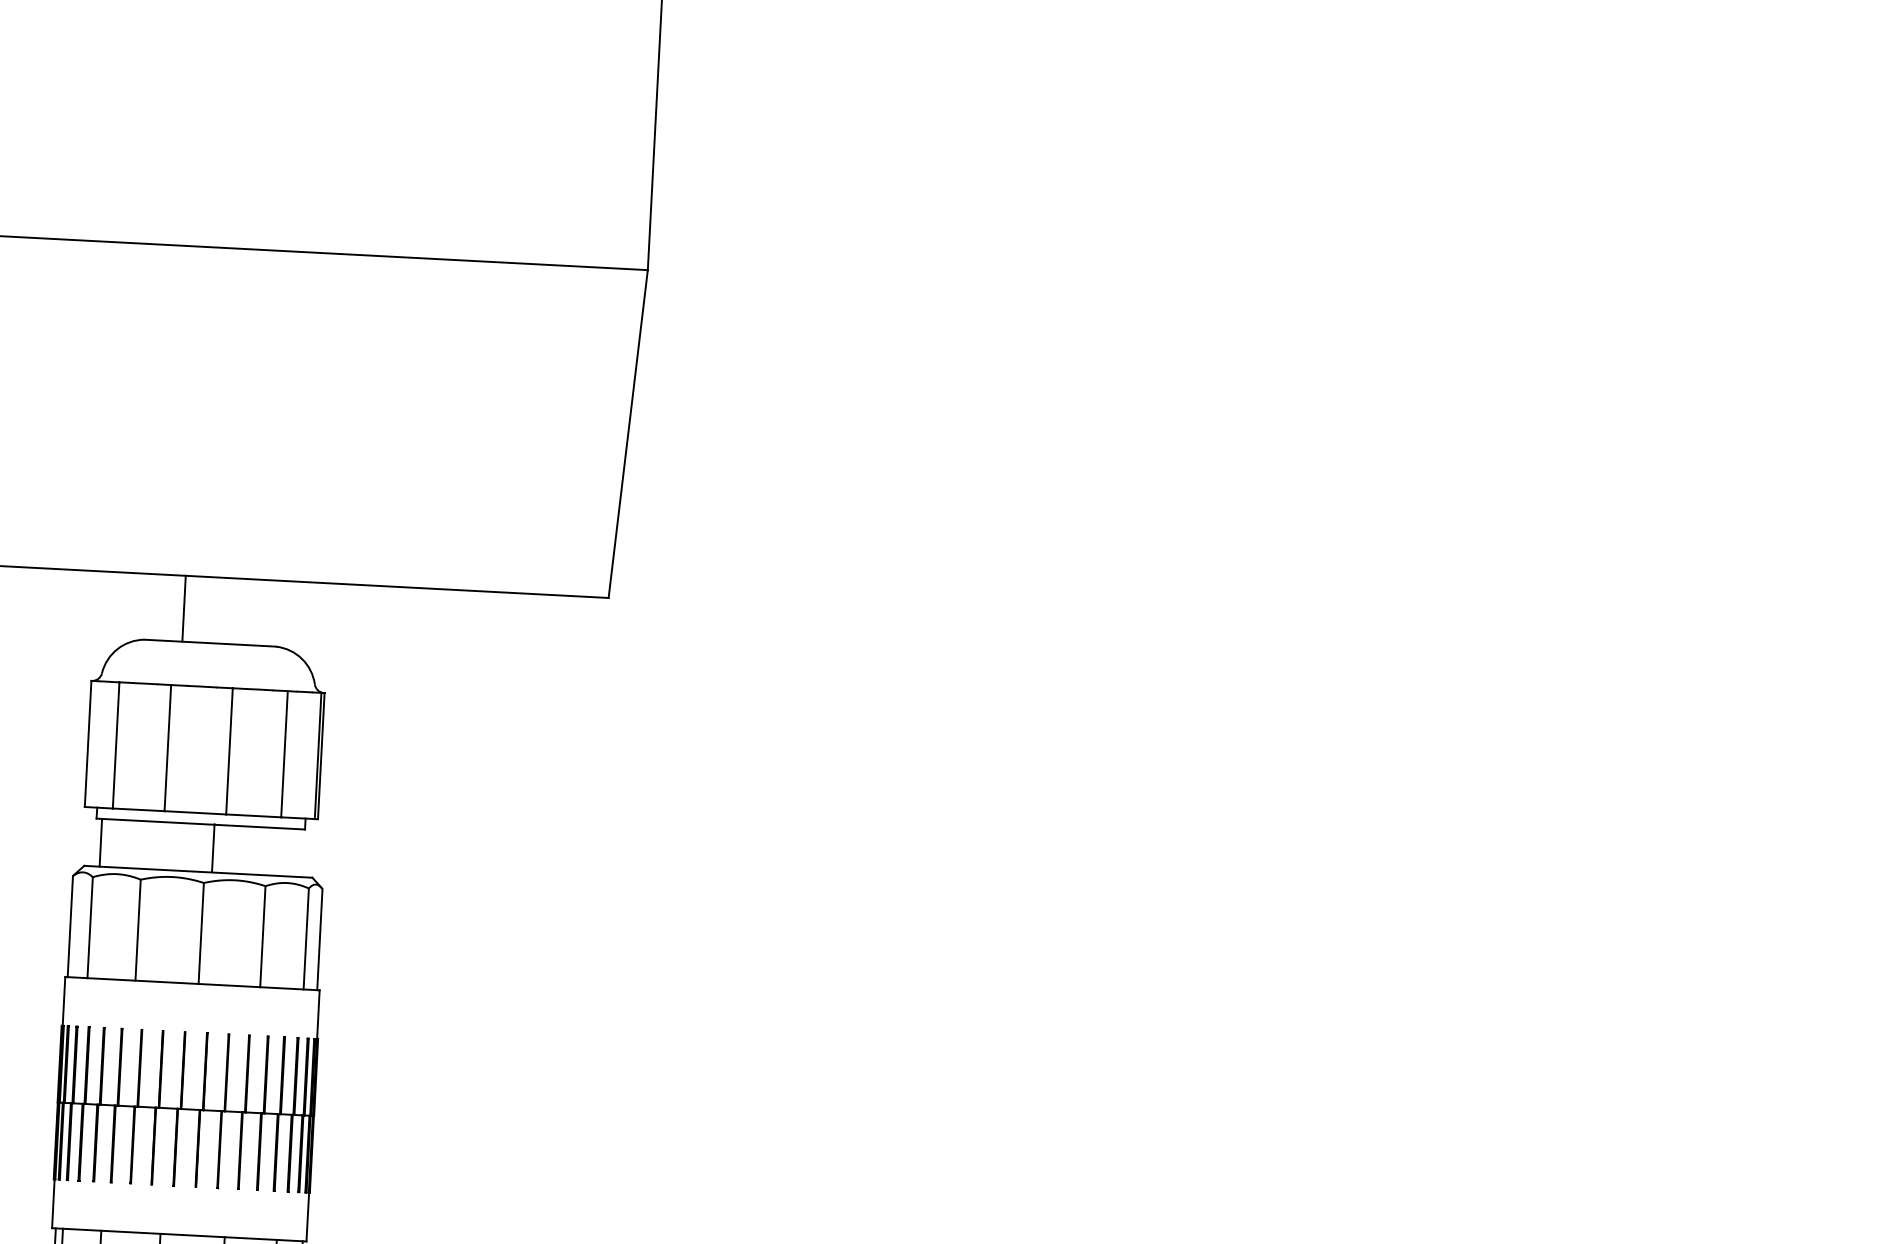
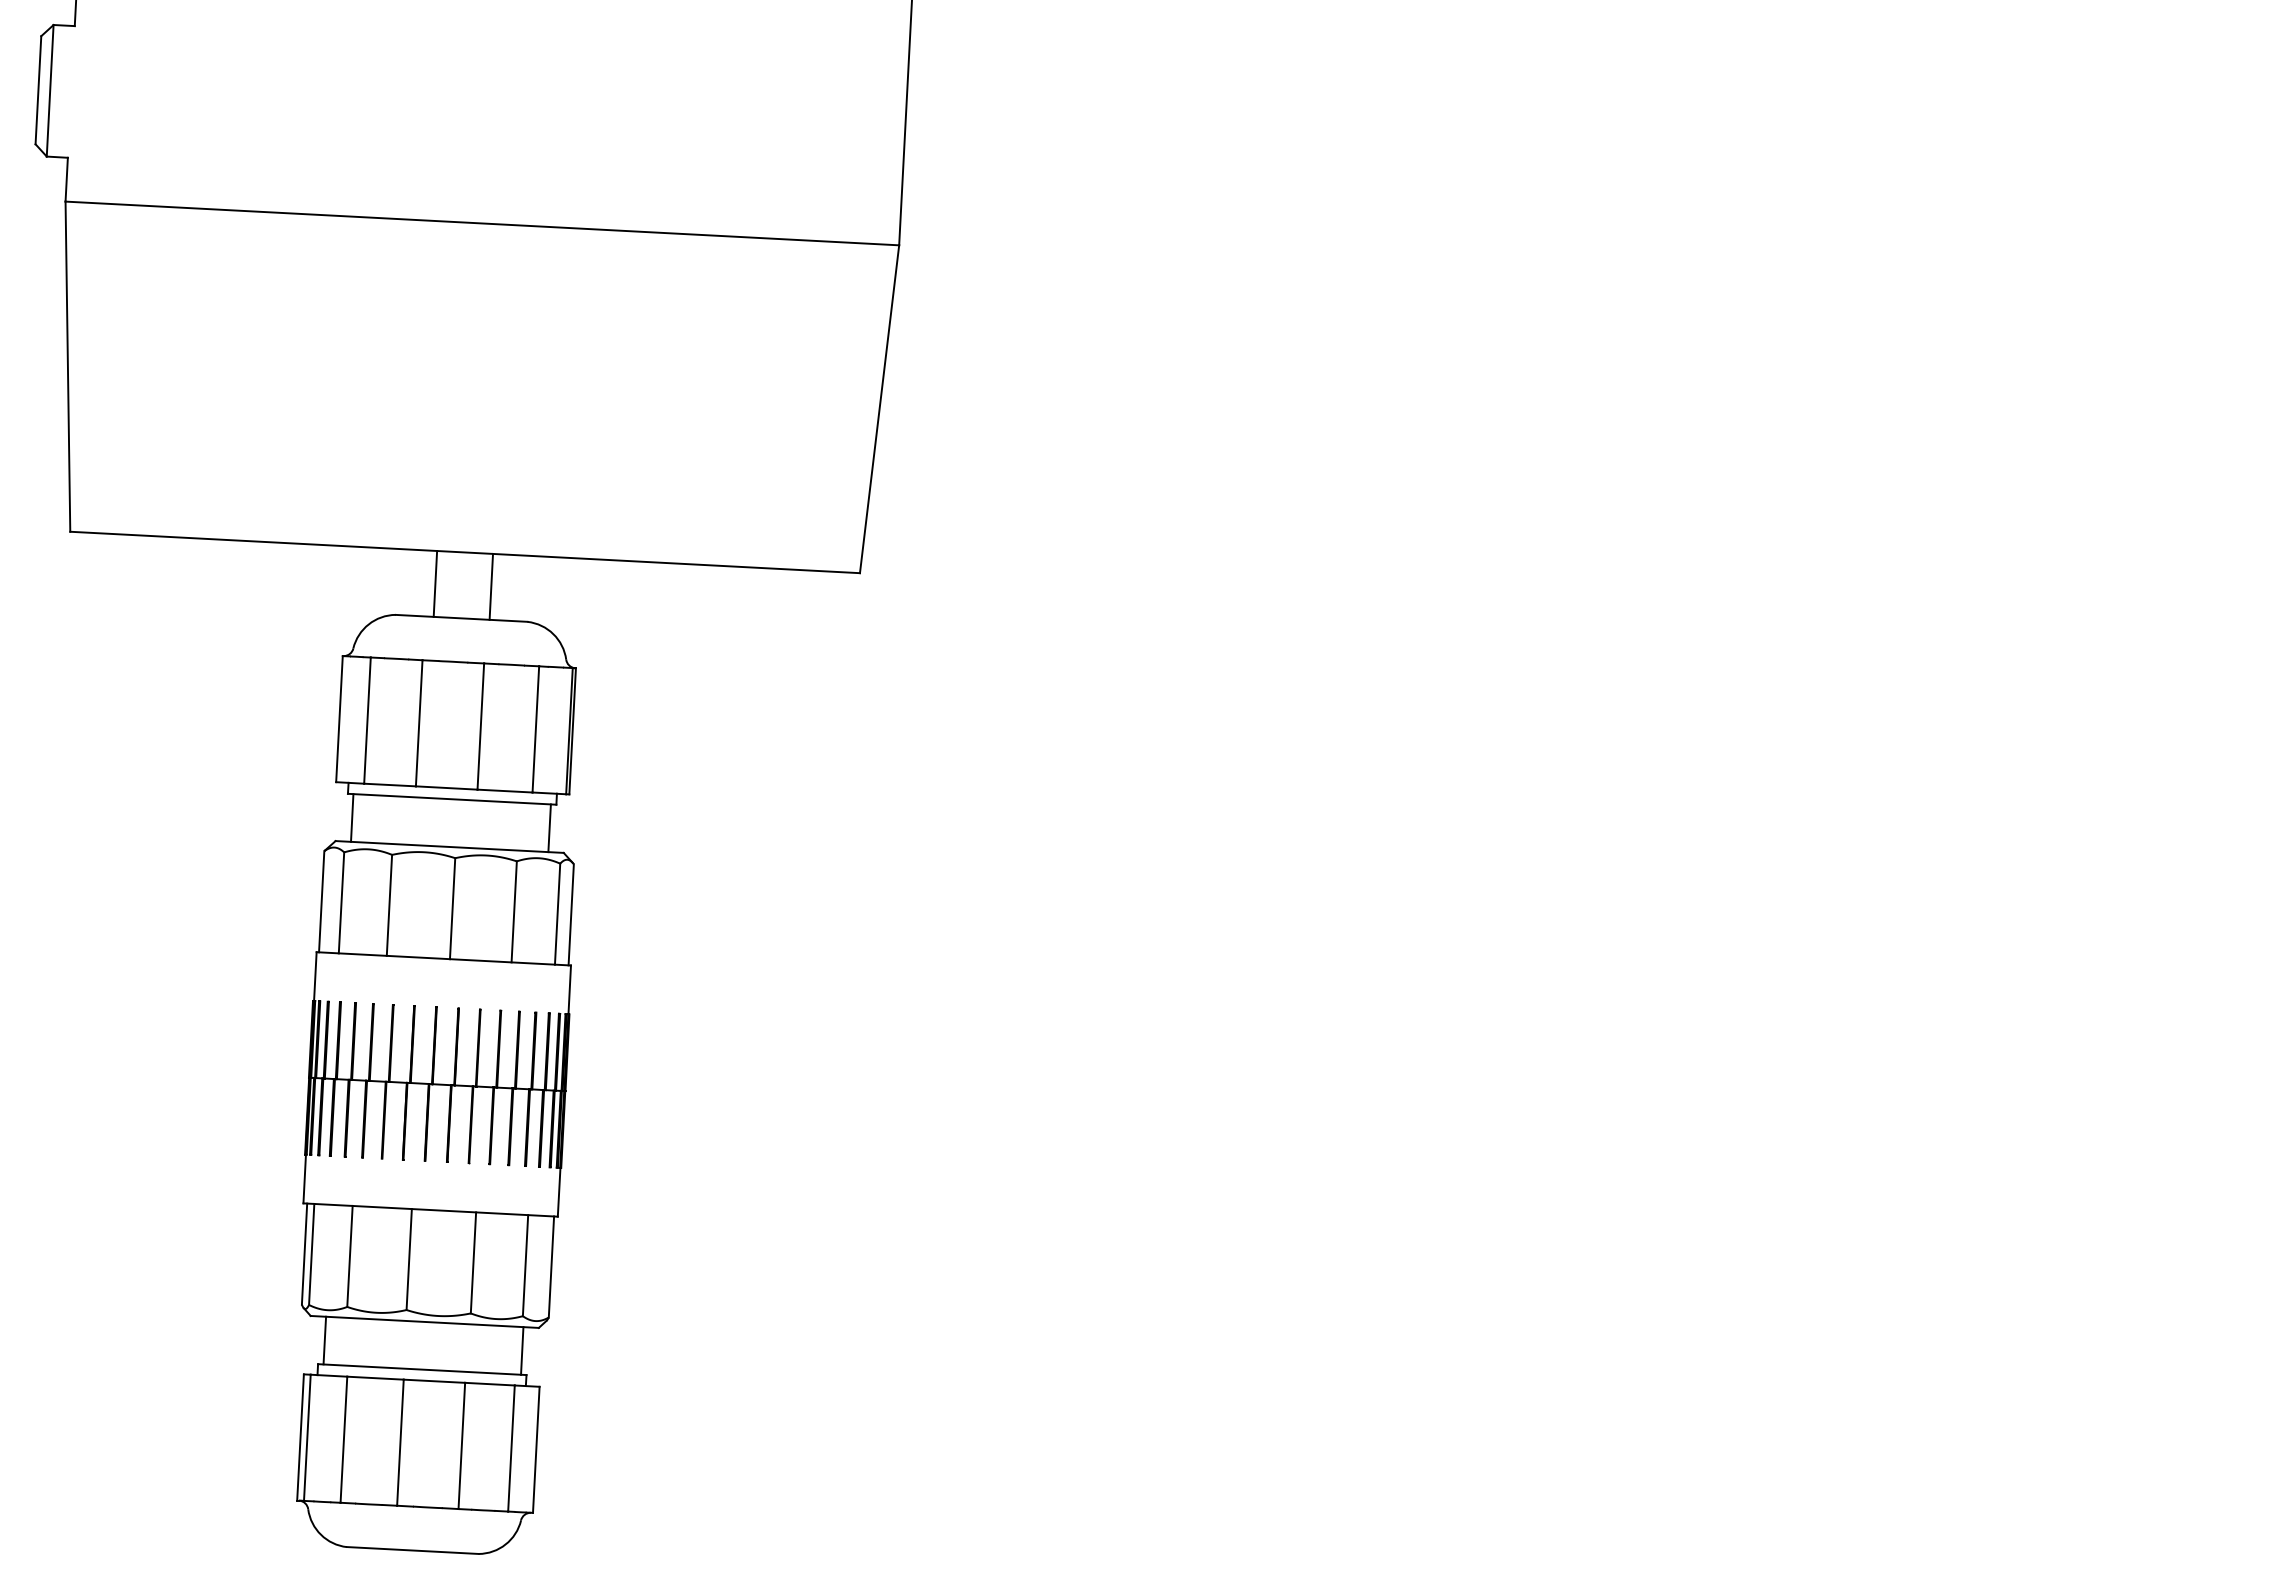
line: (240, 611) -> (491, 586), added
line: (213, 848) -> (549, 828), moved

